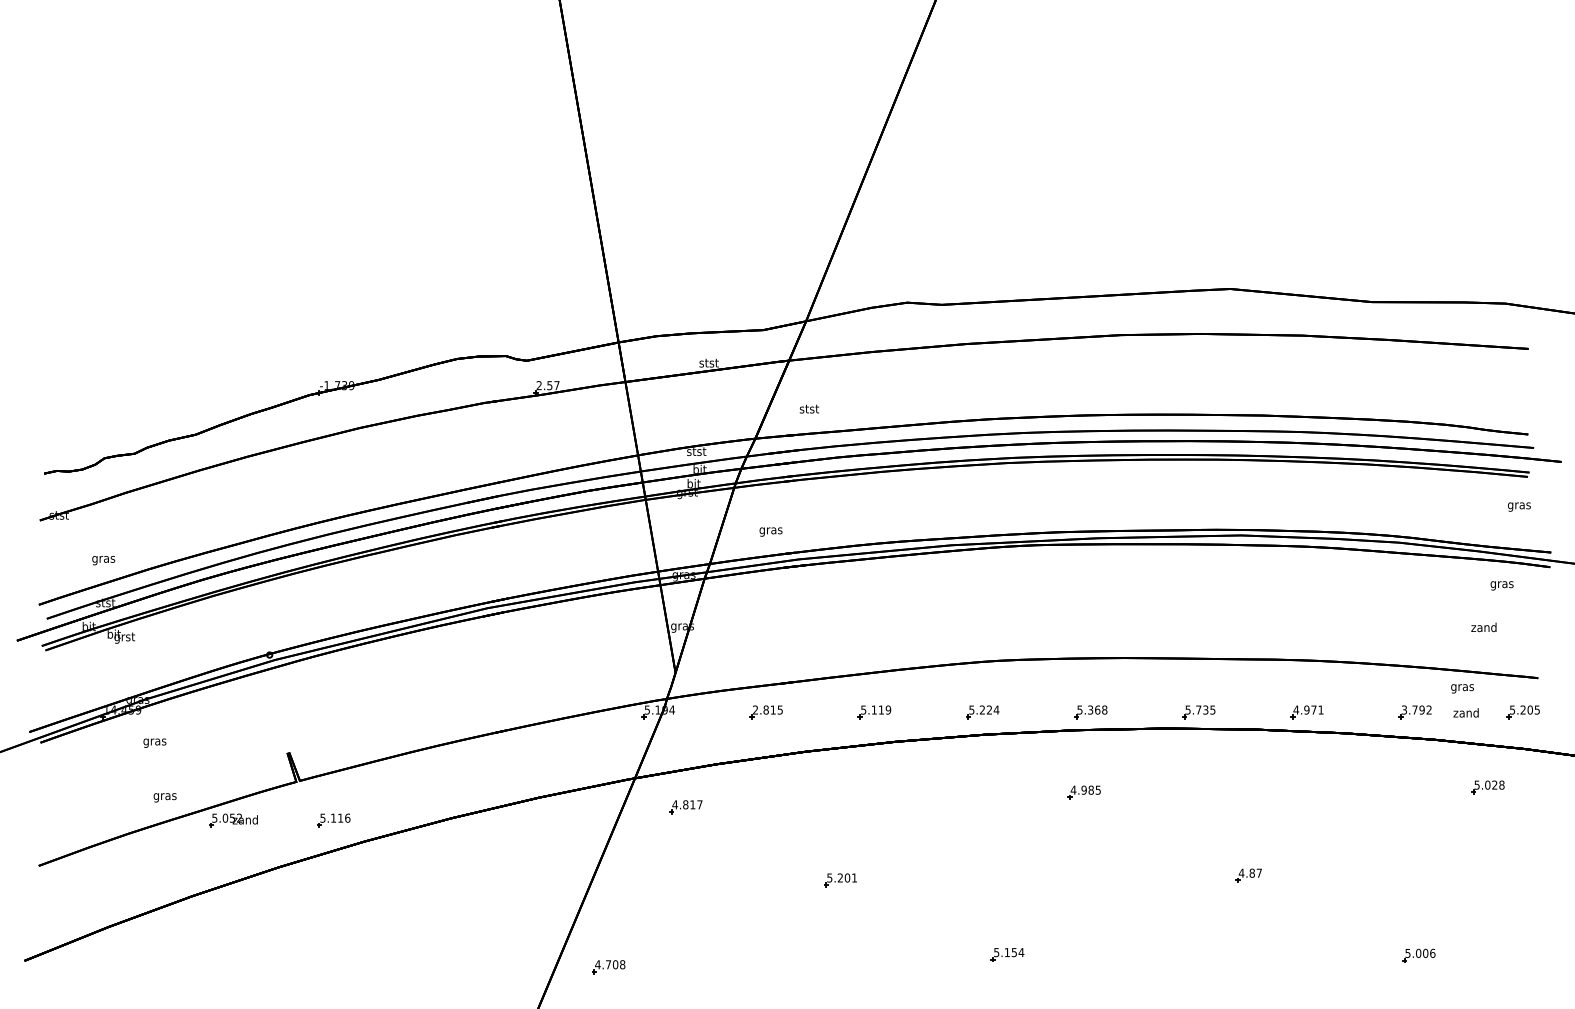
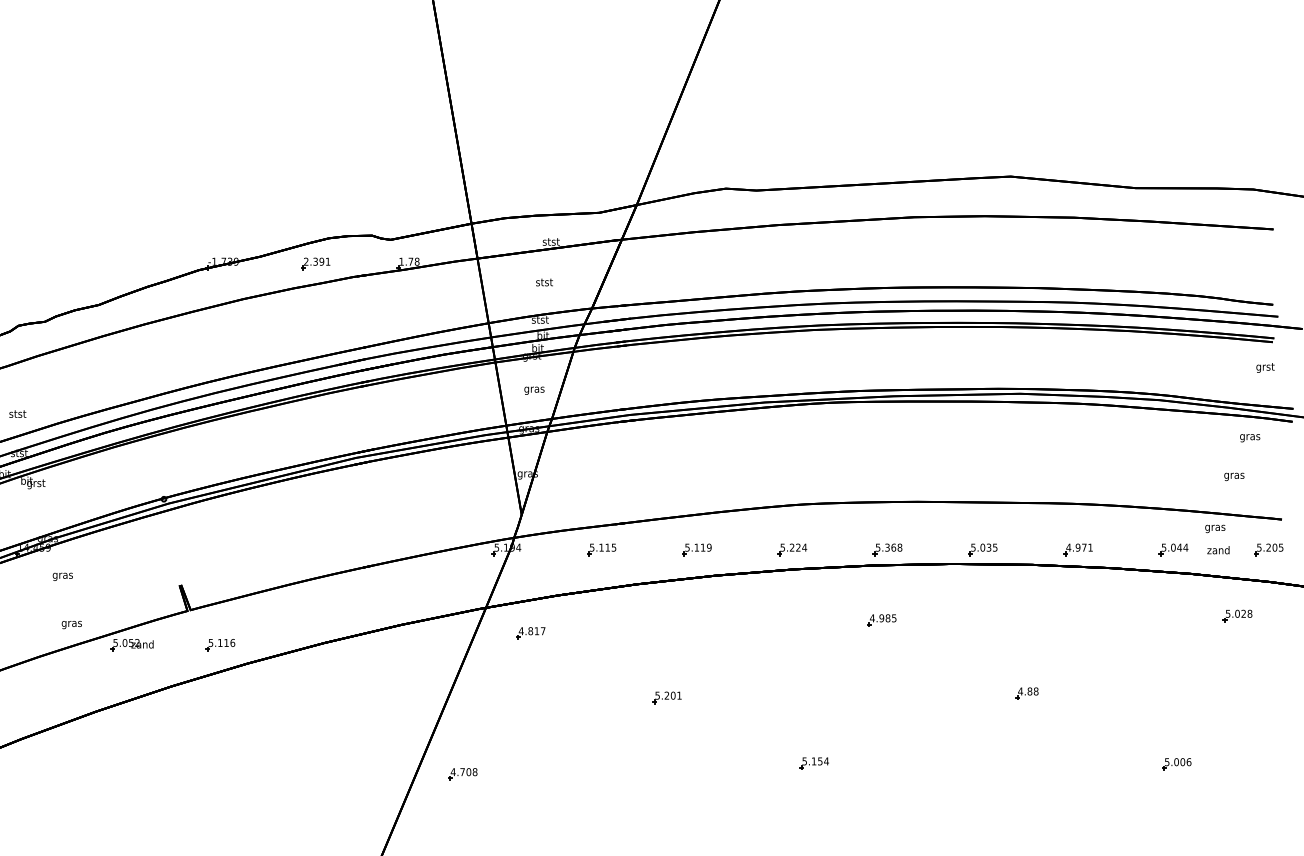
text: (547, 385) -> (408, 261), 2.57 -> 1.78
part: (441, 388) -> (315, 264), added
text: (809, 408) -> (544, 281), moved
text: (1519, 505) -> (1265, 367), gras -> grst
text: (770, 531) -> (533, 390), moved
text: (103, 559) -> (17, 414), gras -> stst
text: (1483, 628) -> (1233, 475), zand -> gras
text: (760, 709) -> (596, 547), 2.815 -> 5.115
text: (1198, 709) -> (982, 547), 5.735 -> 5.035
text: (1416, 709) -> (1174, 547), 3.792 -> 5.044
text: (1259, 872) -> (1036, 690), 4.87 -> 4.88

